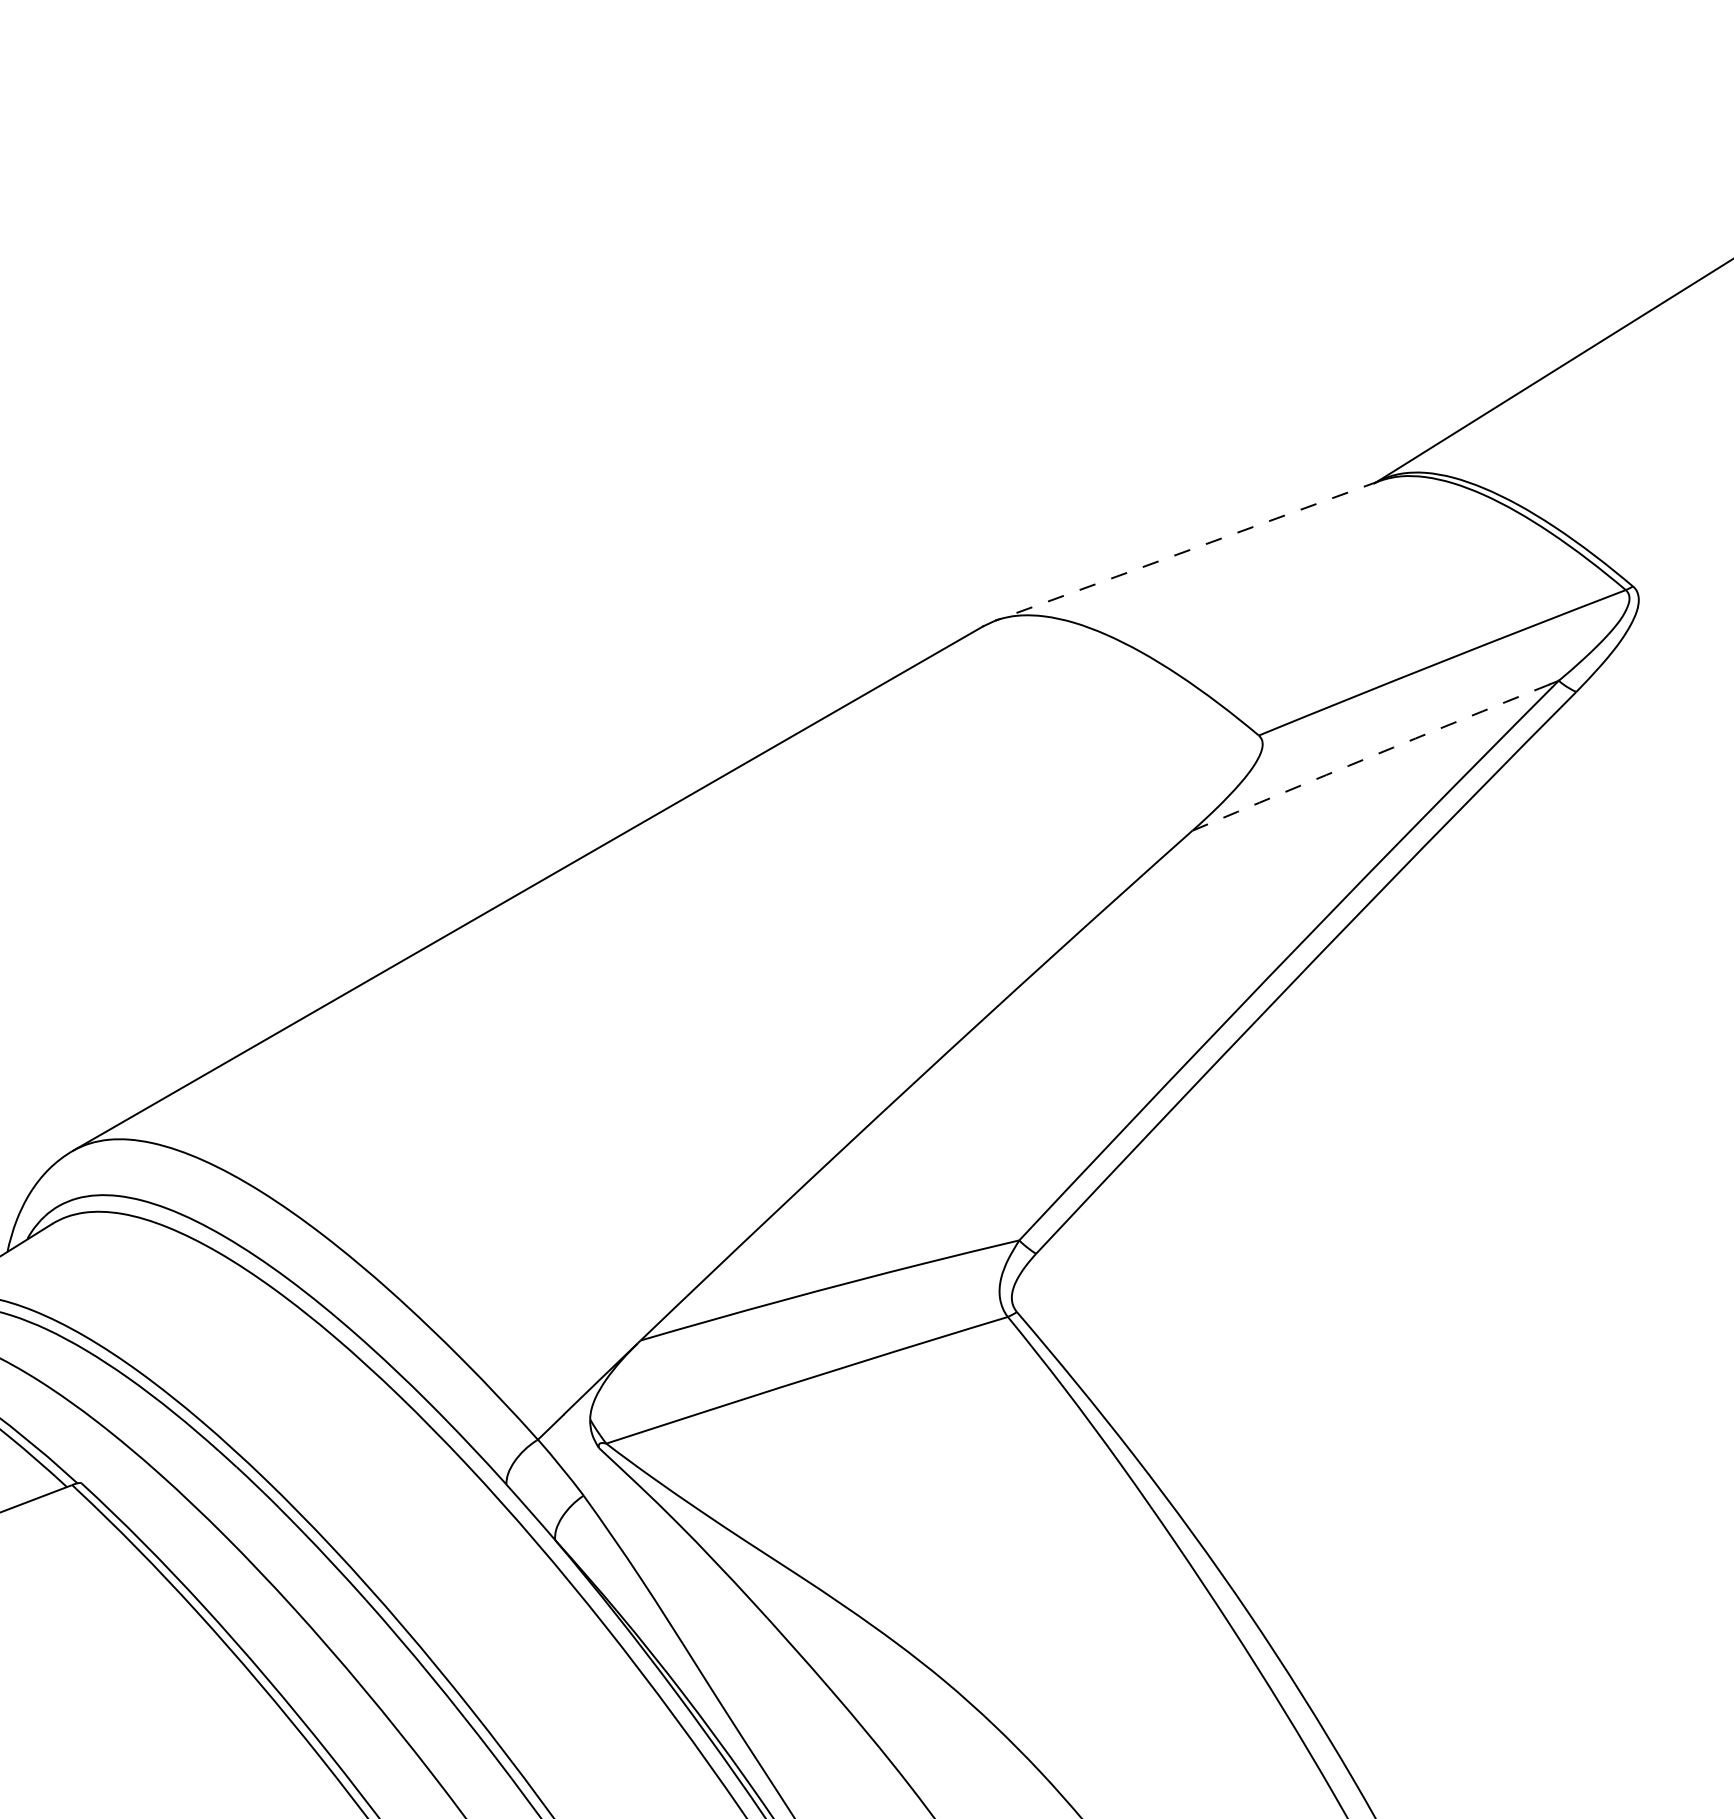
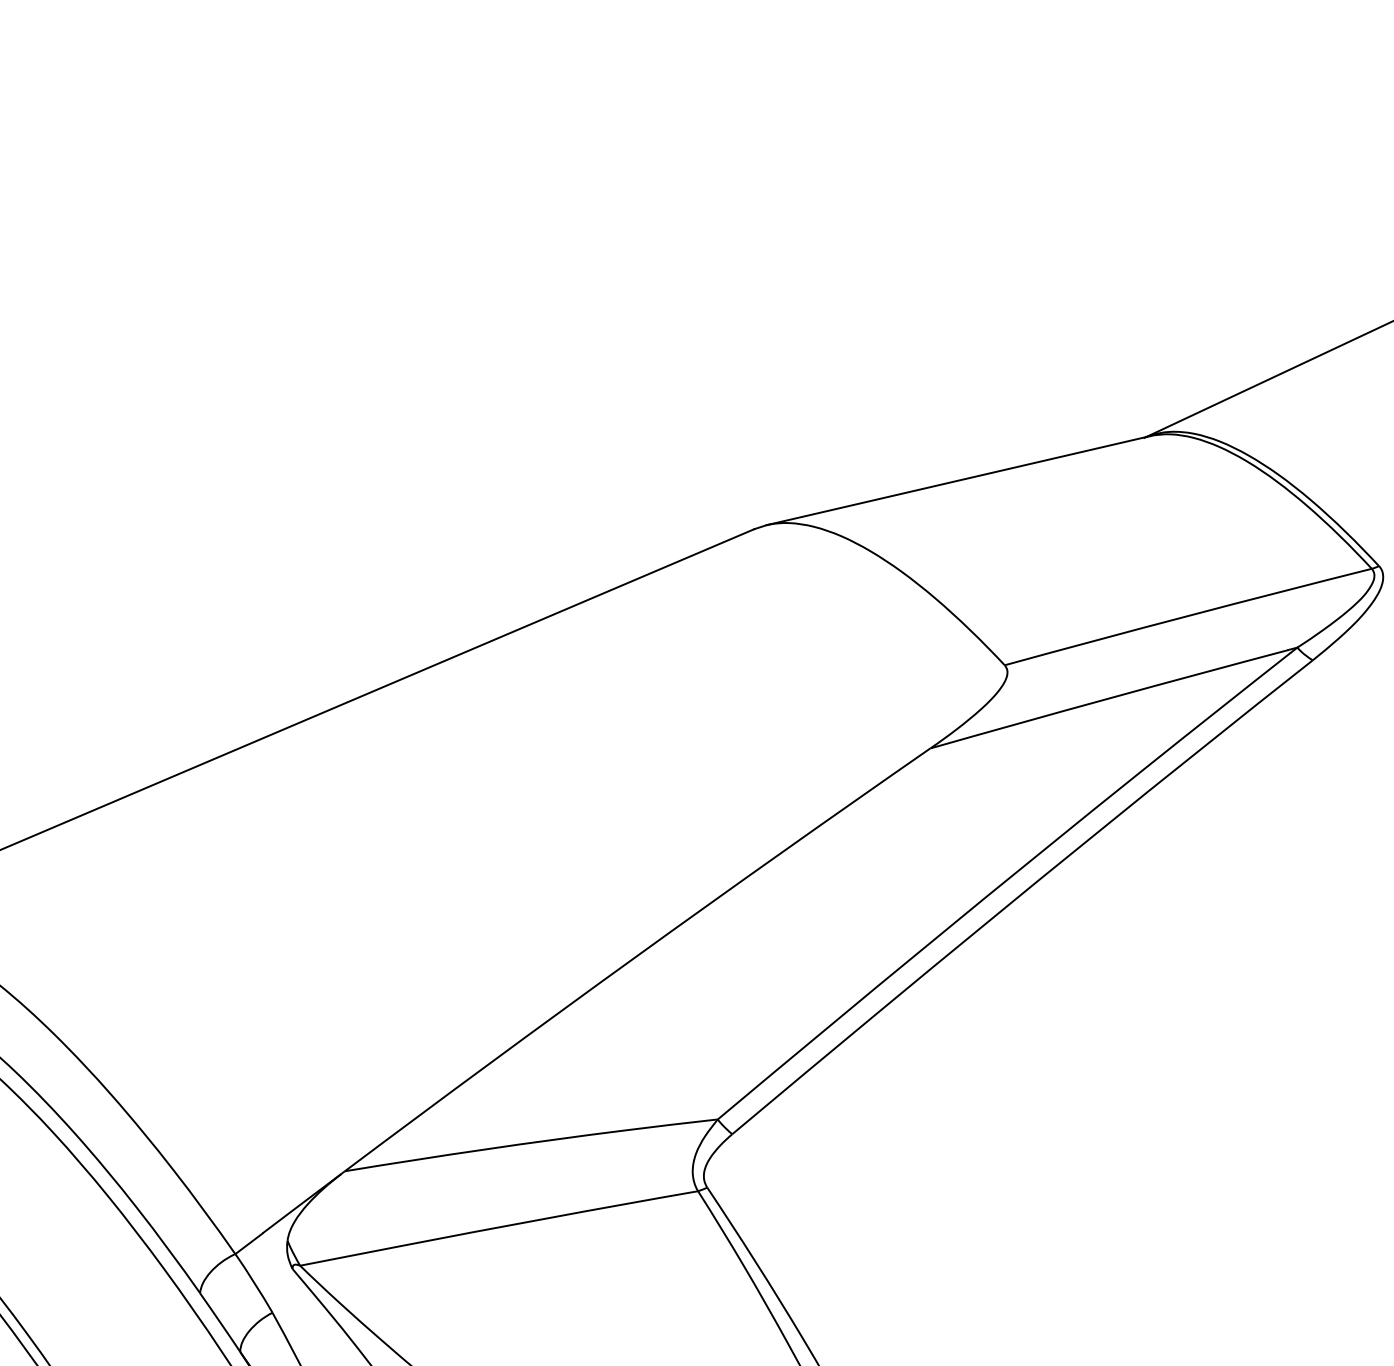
line: (1187, 551) -> (957, 481), dashed -> solid
arc: (1371, 756) -> (1109, 698), dashed -> solid

